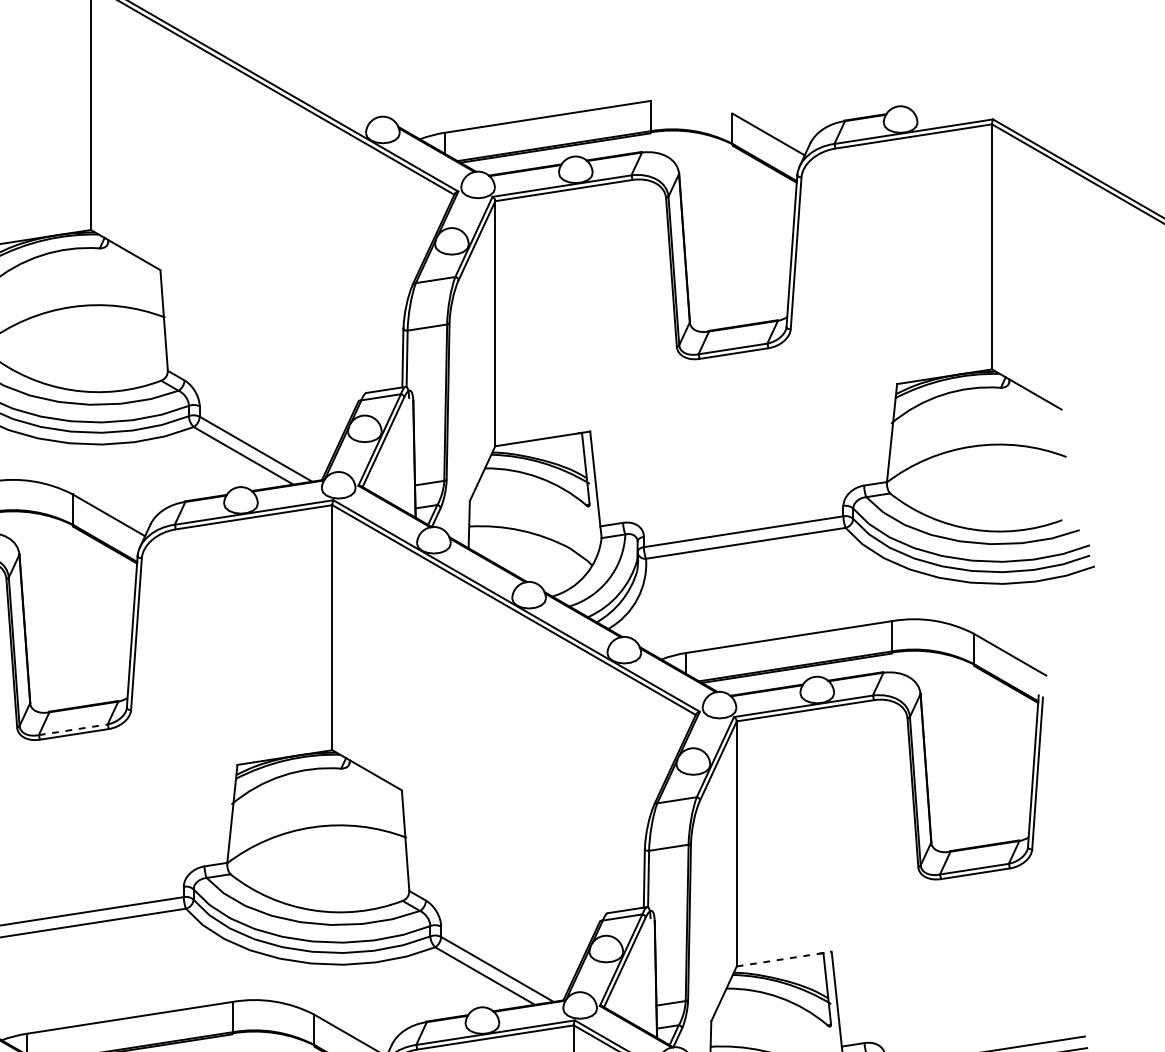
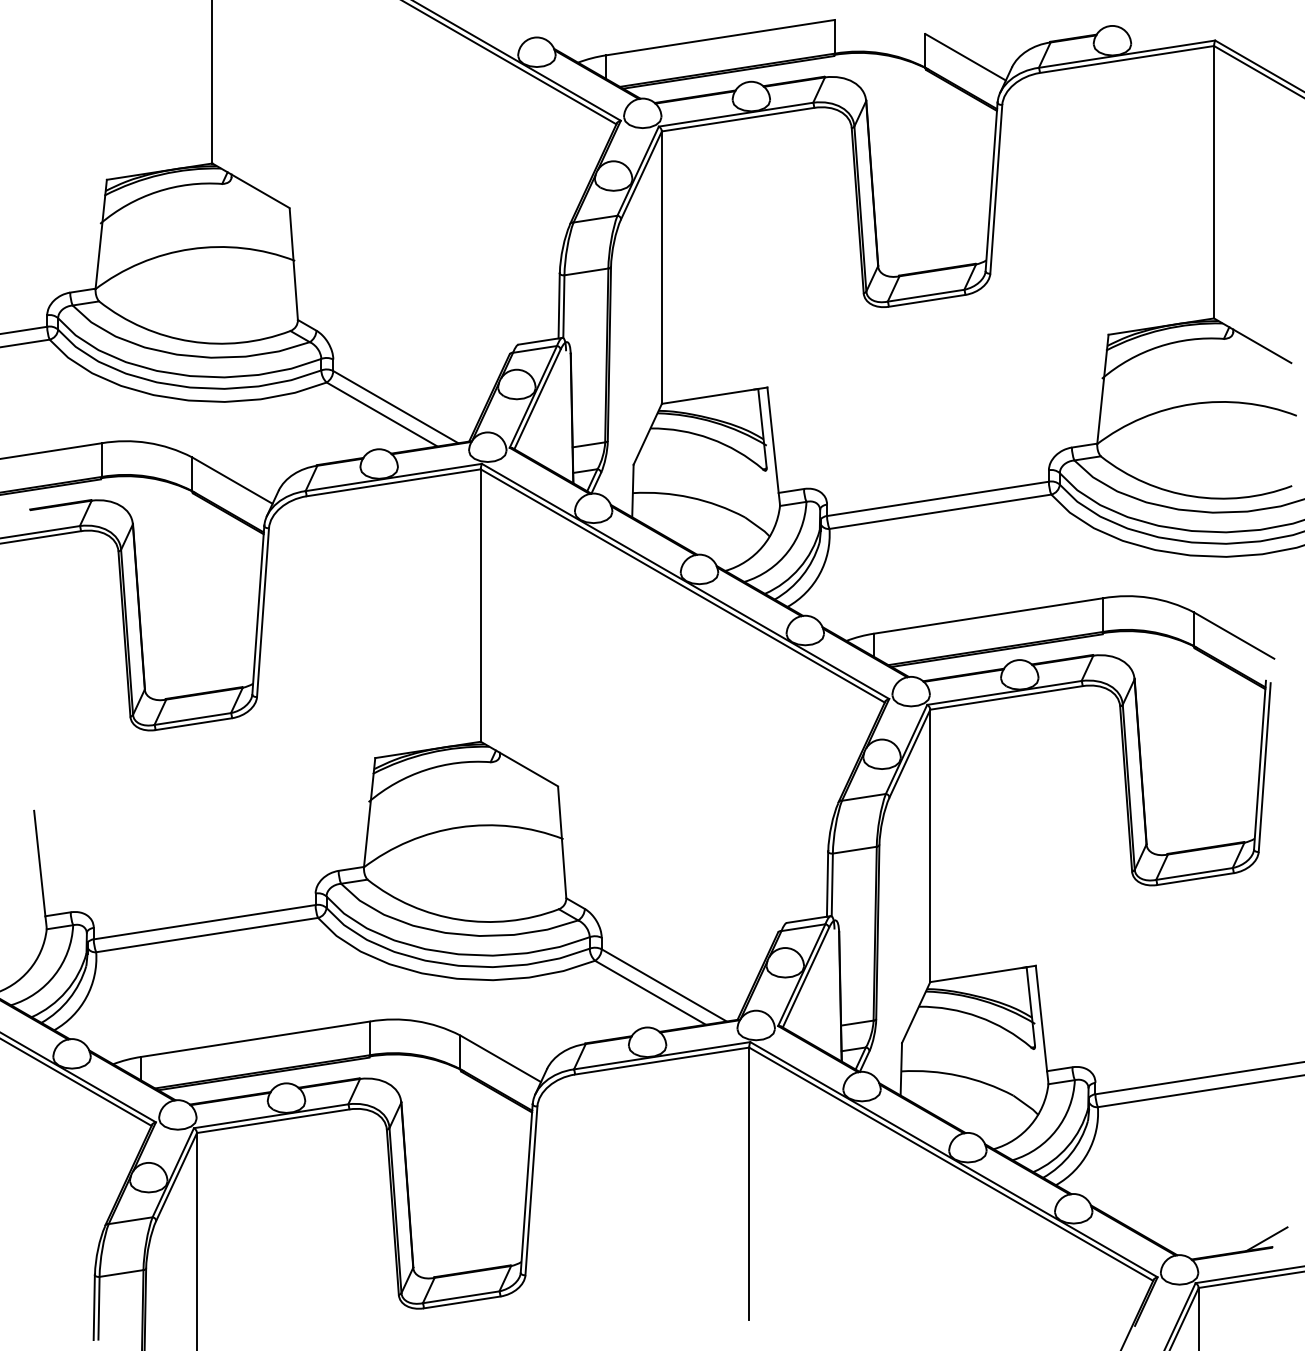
line: (73, 730) -> (192, 719), dashed -> solid
line: (784, 958) -> (983, 973), dashed -> solid

